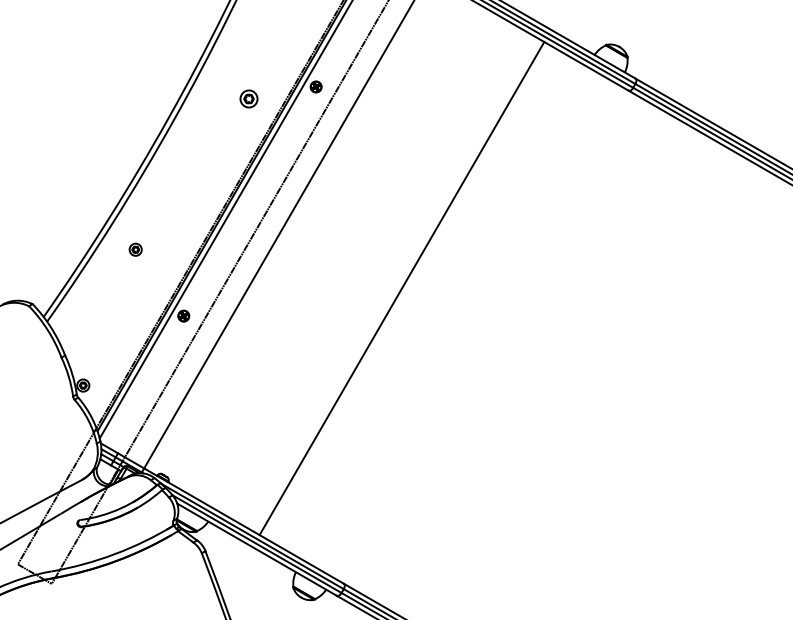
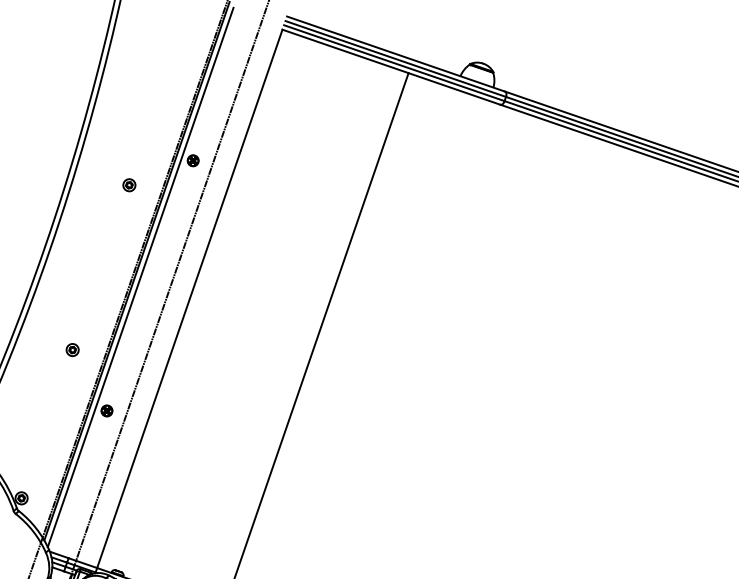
part: (248, 98) -> (128, 185), size x0.71
part: (135, 249) -> (72, 349), moved

